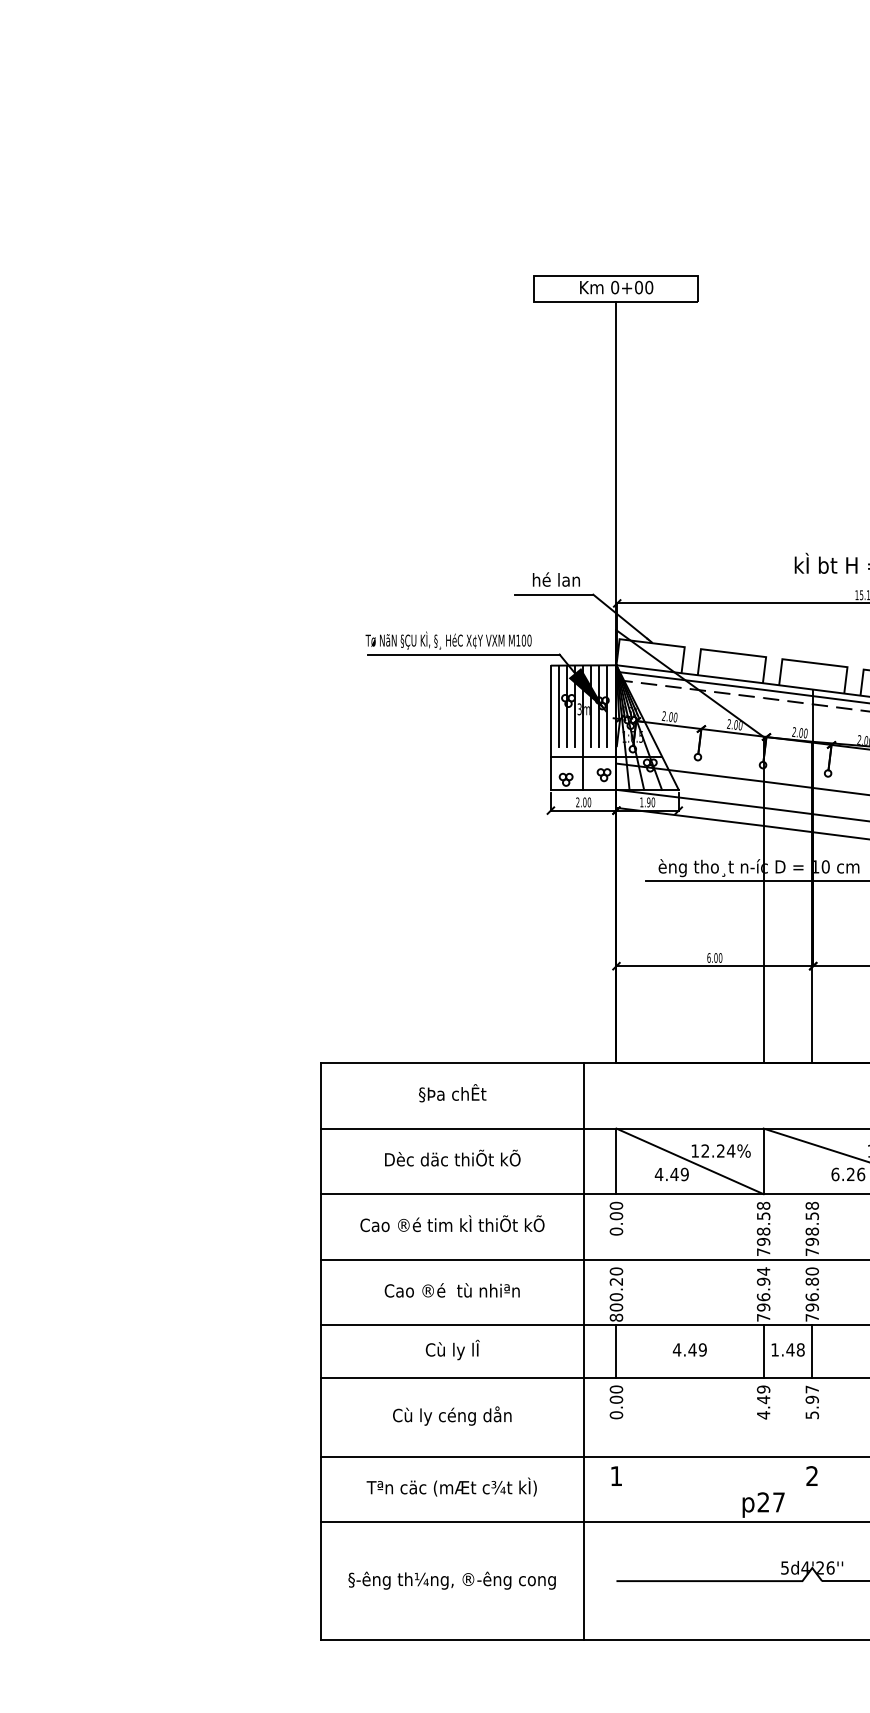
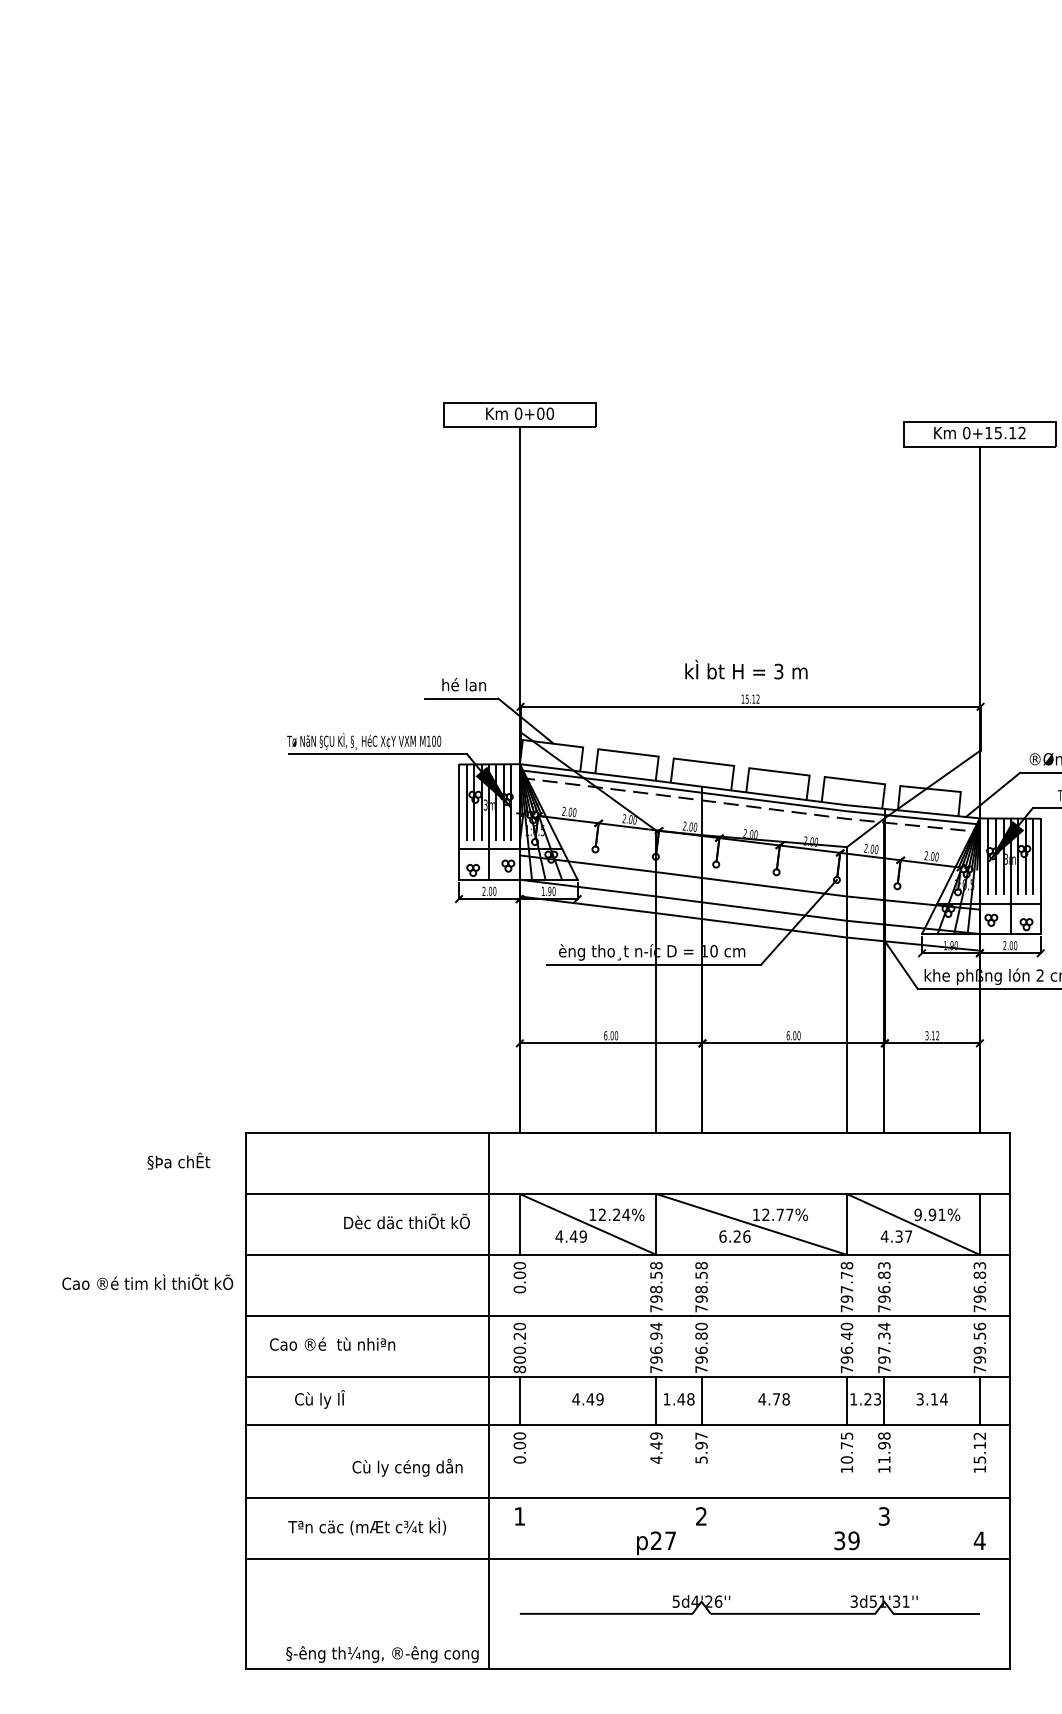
text: (452, 1092) -> (178, 1160), moved
text: (452, 1158) -> (406, 1221), moved
text: (452, 1222) -> (147, 1281), moved
text: (452, 1289) -> (332, 1343), moved
text: (452, 1350) -> (319, 1399), moved
text: (452, 1415) -> (407, 1467), moved
text: (452, 1580) -> (382, 1654), moved

